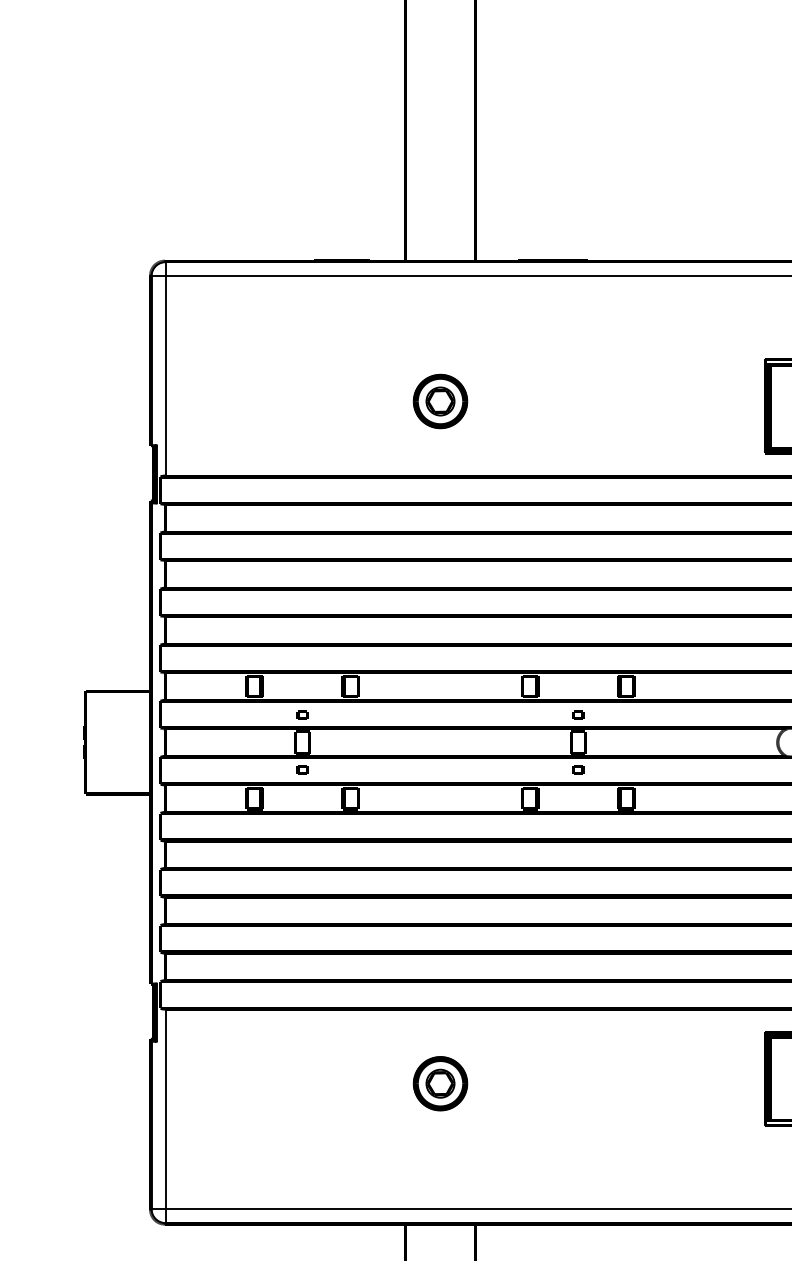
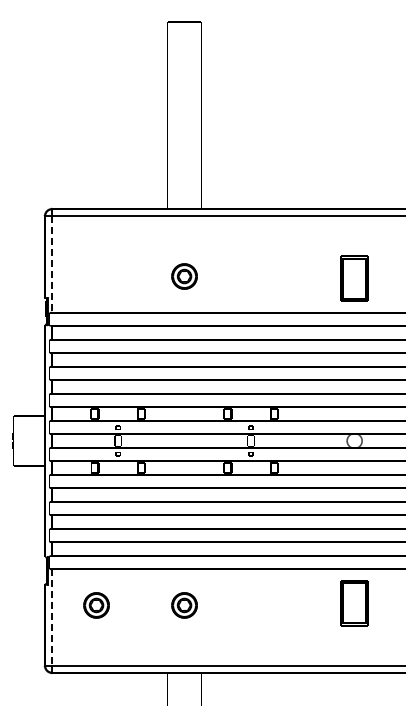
line: (166, 376) -> (52, 264), solid -> dashed
part: (257, 1083) -> (96, 605), added
line: (166, 1110) -> (52, 618), solid -> dashed

